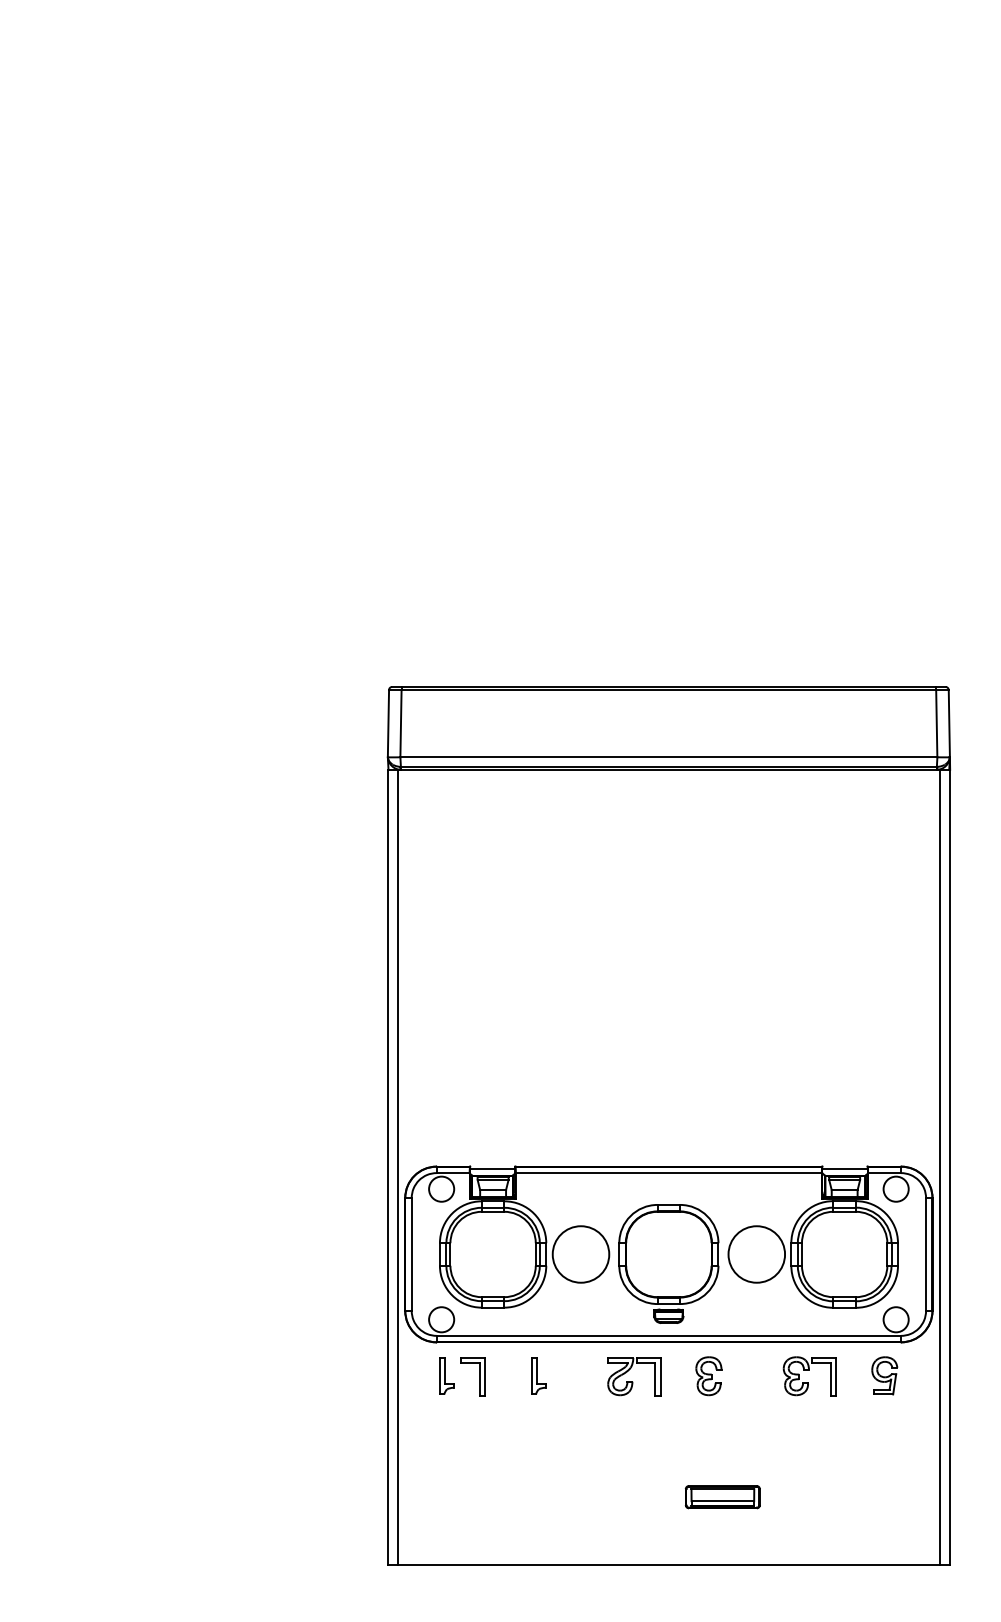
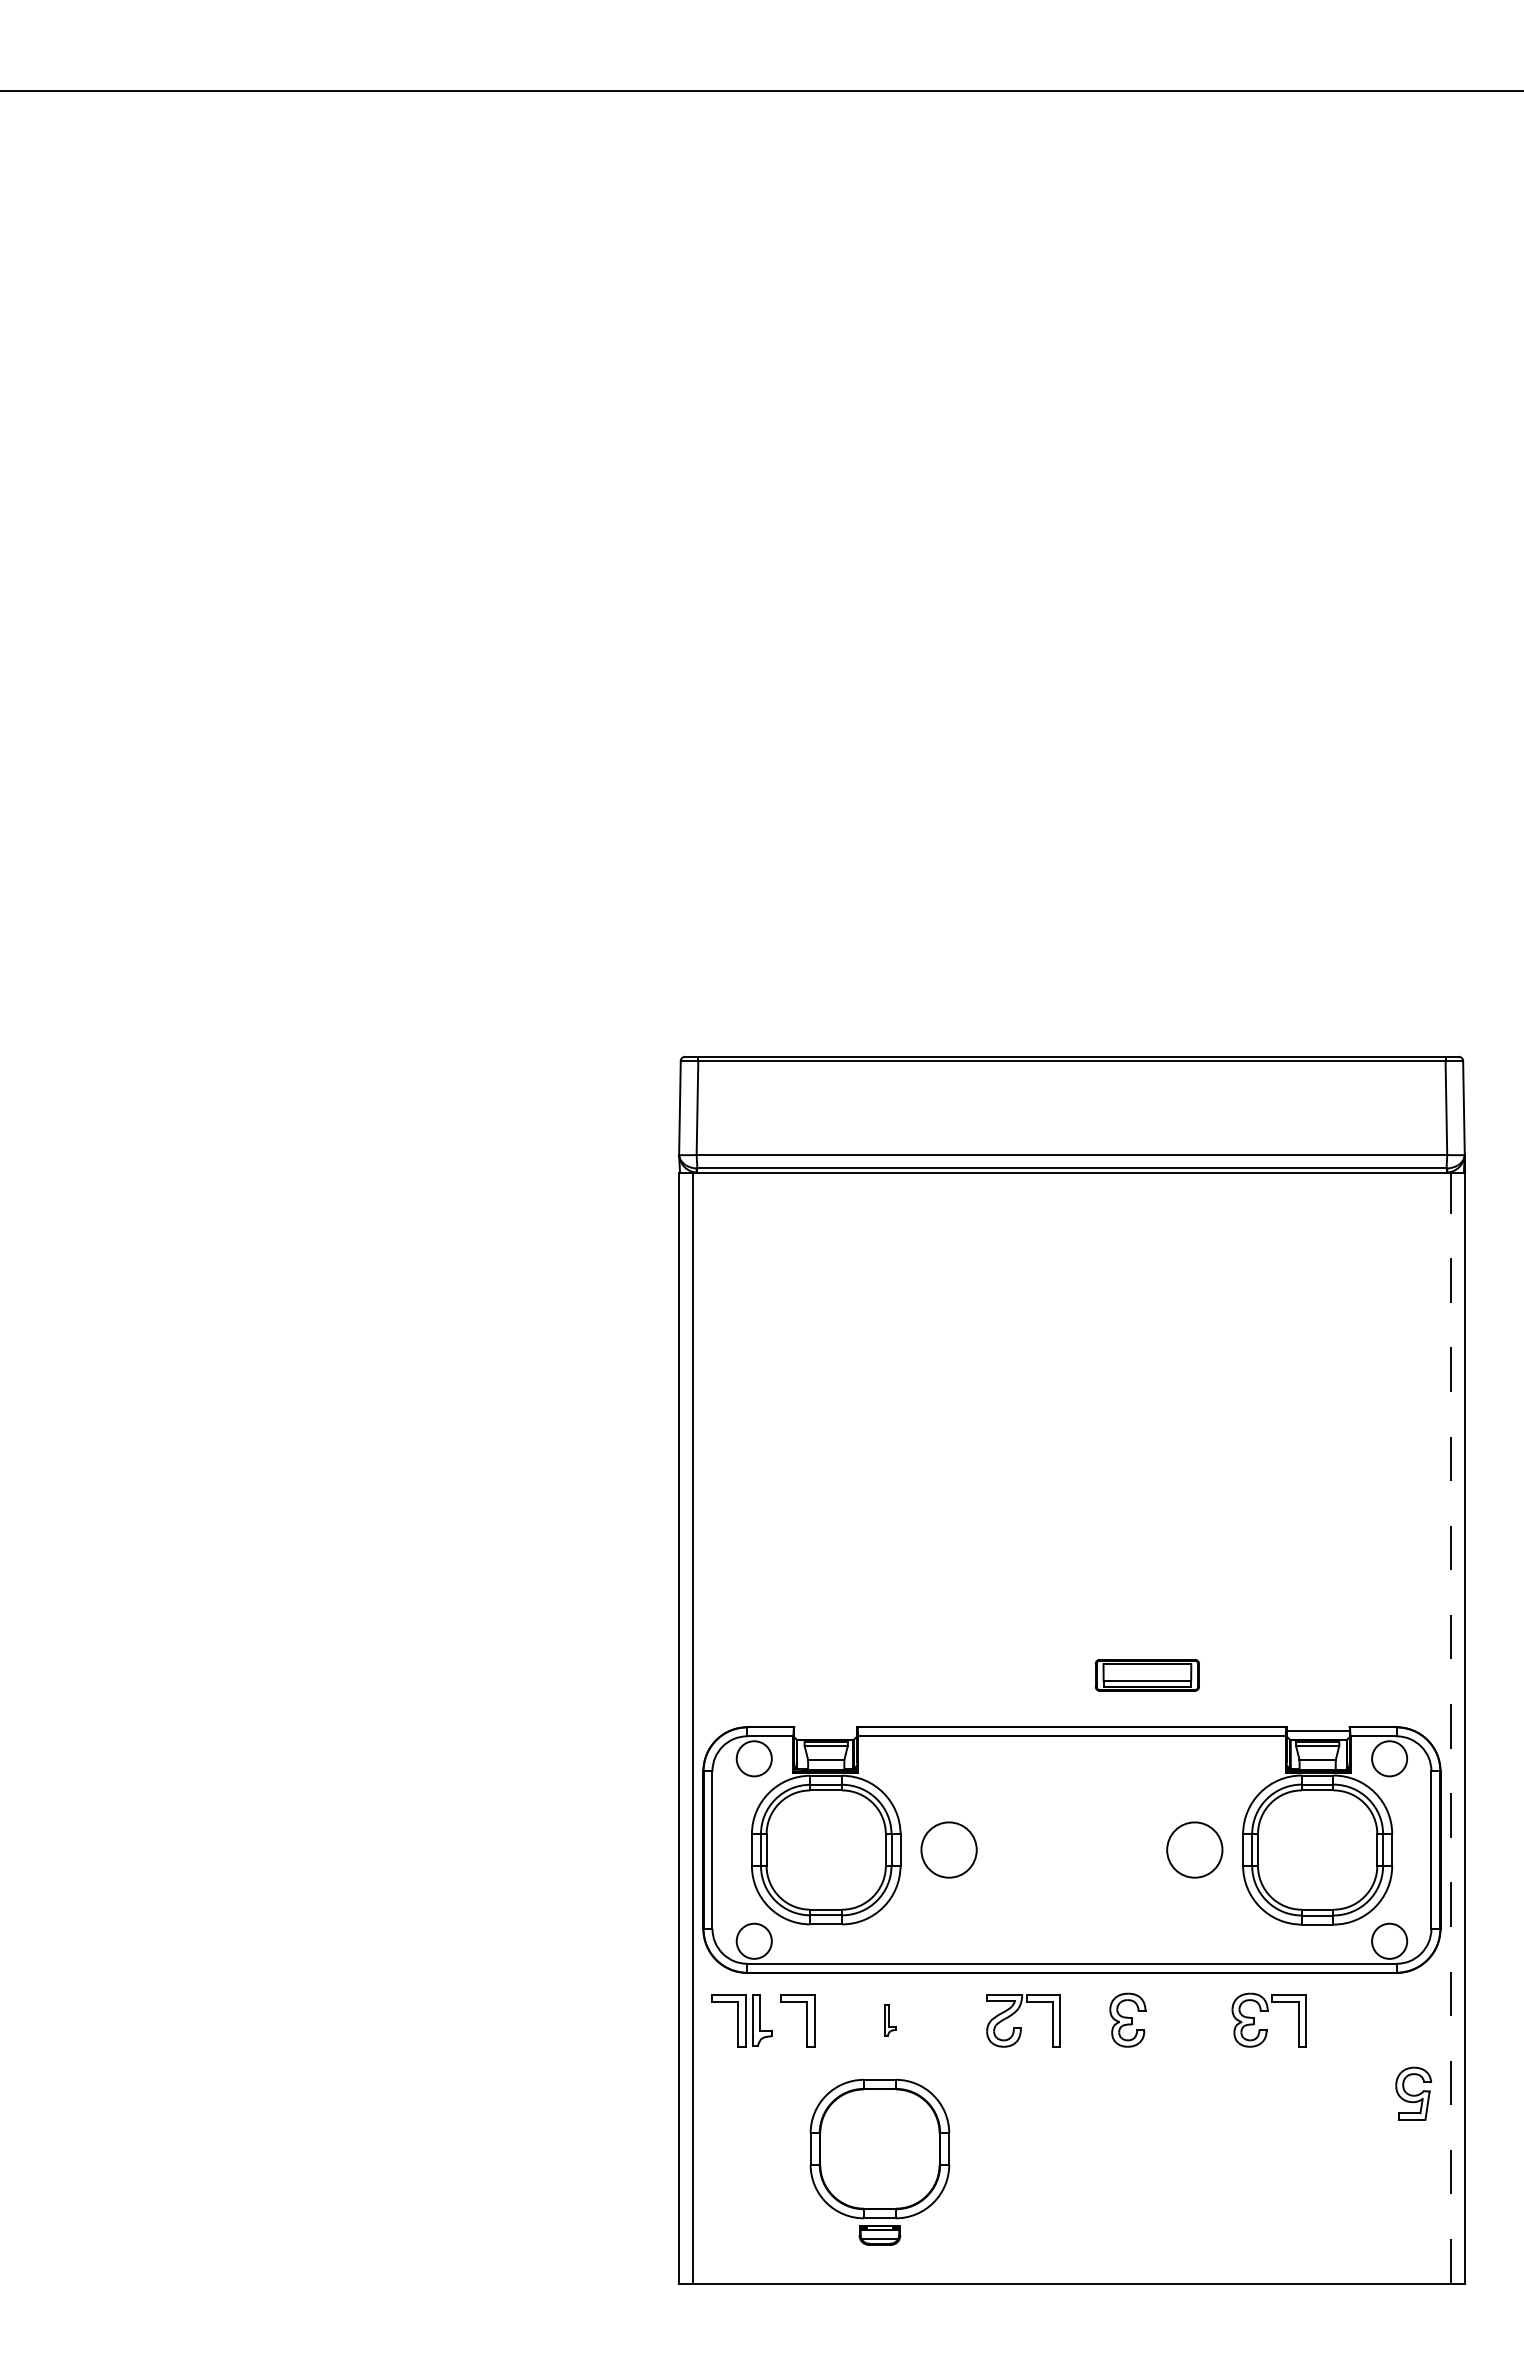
line: (940, 1166) -> (1451, 1727), solid -> dashed
line: (492, 1168) -> (825, 1730), removed
circle: (580, 1254) -> (948, 1849), size x0.7
circle: (756, 1254) -> (1194, 1849), size x0.7
part: (668, 1263) -> (879, 2161), moved
part: (884, 1375) -> (1413, 2093), moved
part: (429, 1376) -> (737, 2020), added
part: (539, 1376) -> (890, 2020), size x0.6
part: (722, 1497) -> (1146, 1675), moved

